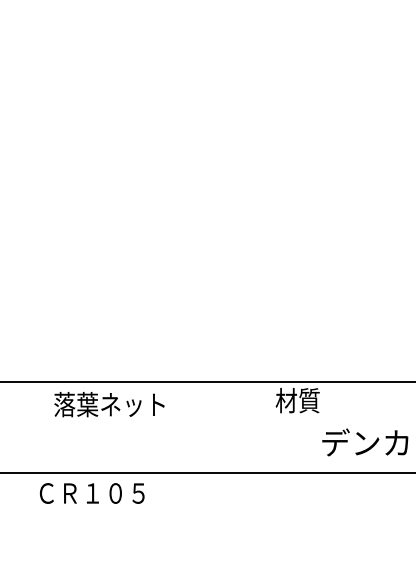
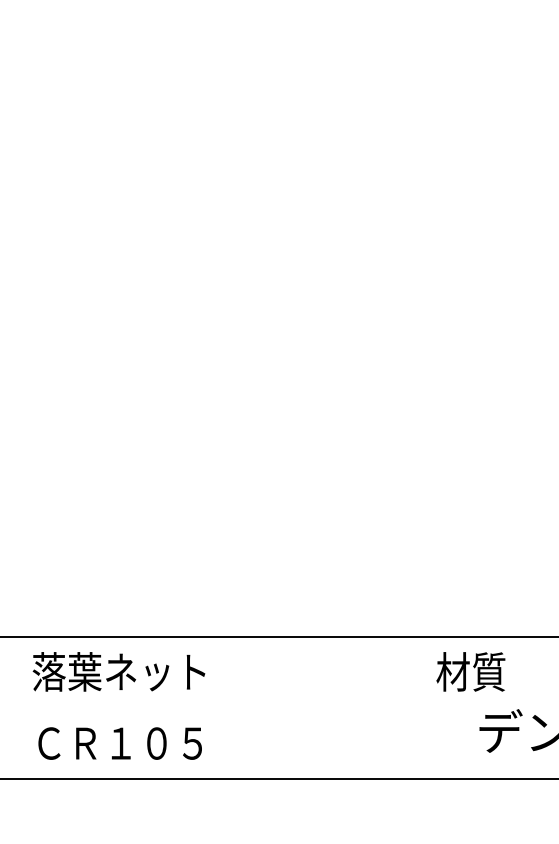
text: (297, 400) -> (470, 671), moved
text: (109, 404) -> (119, 671), moved
text: (92, 493) -> (120, 743), moved

